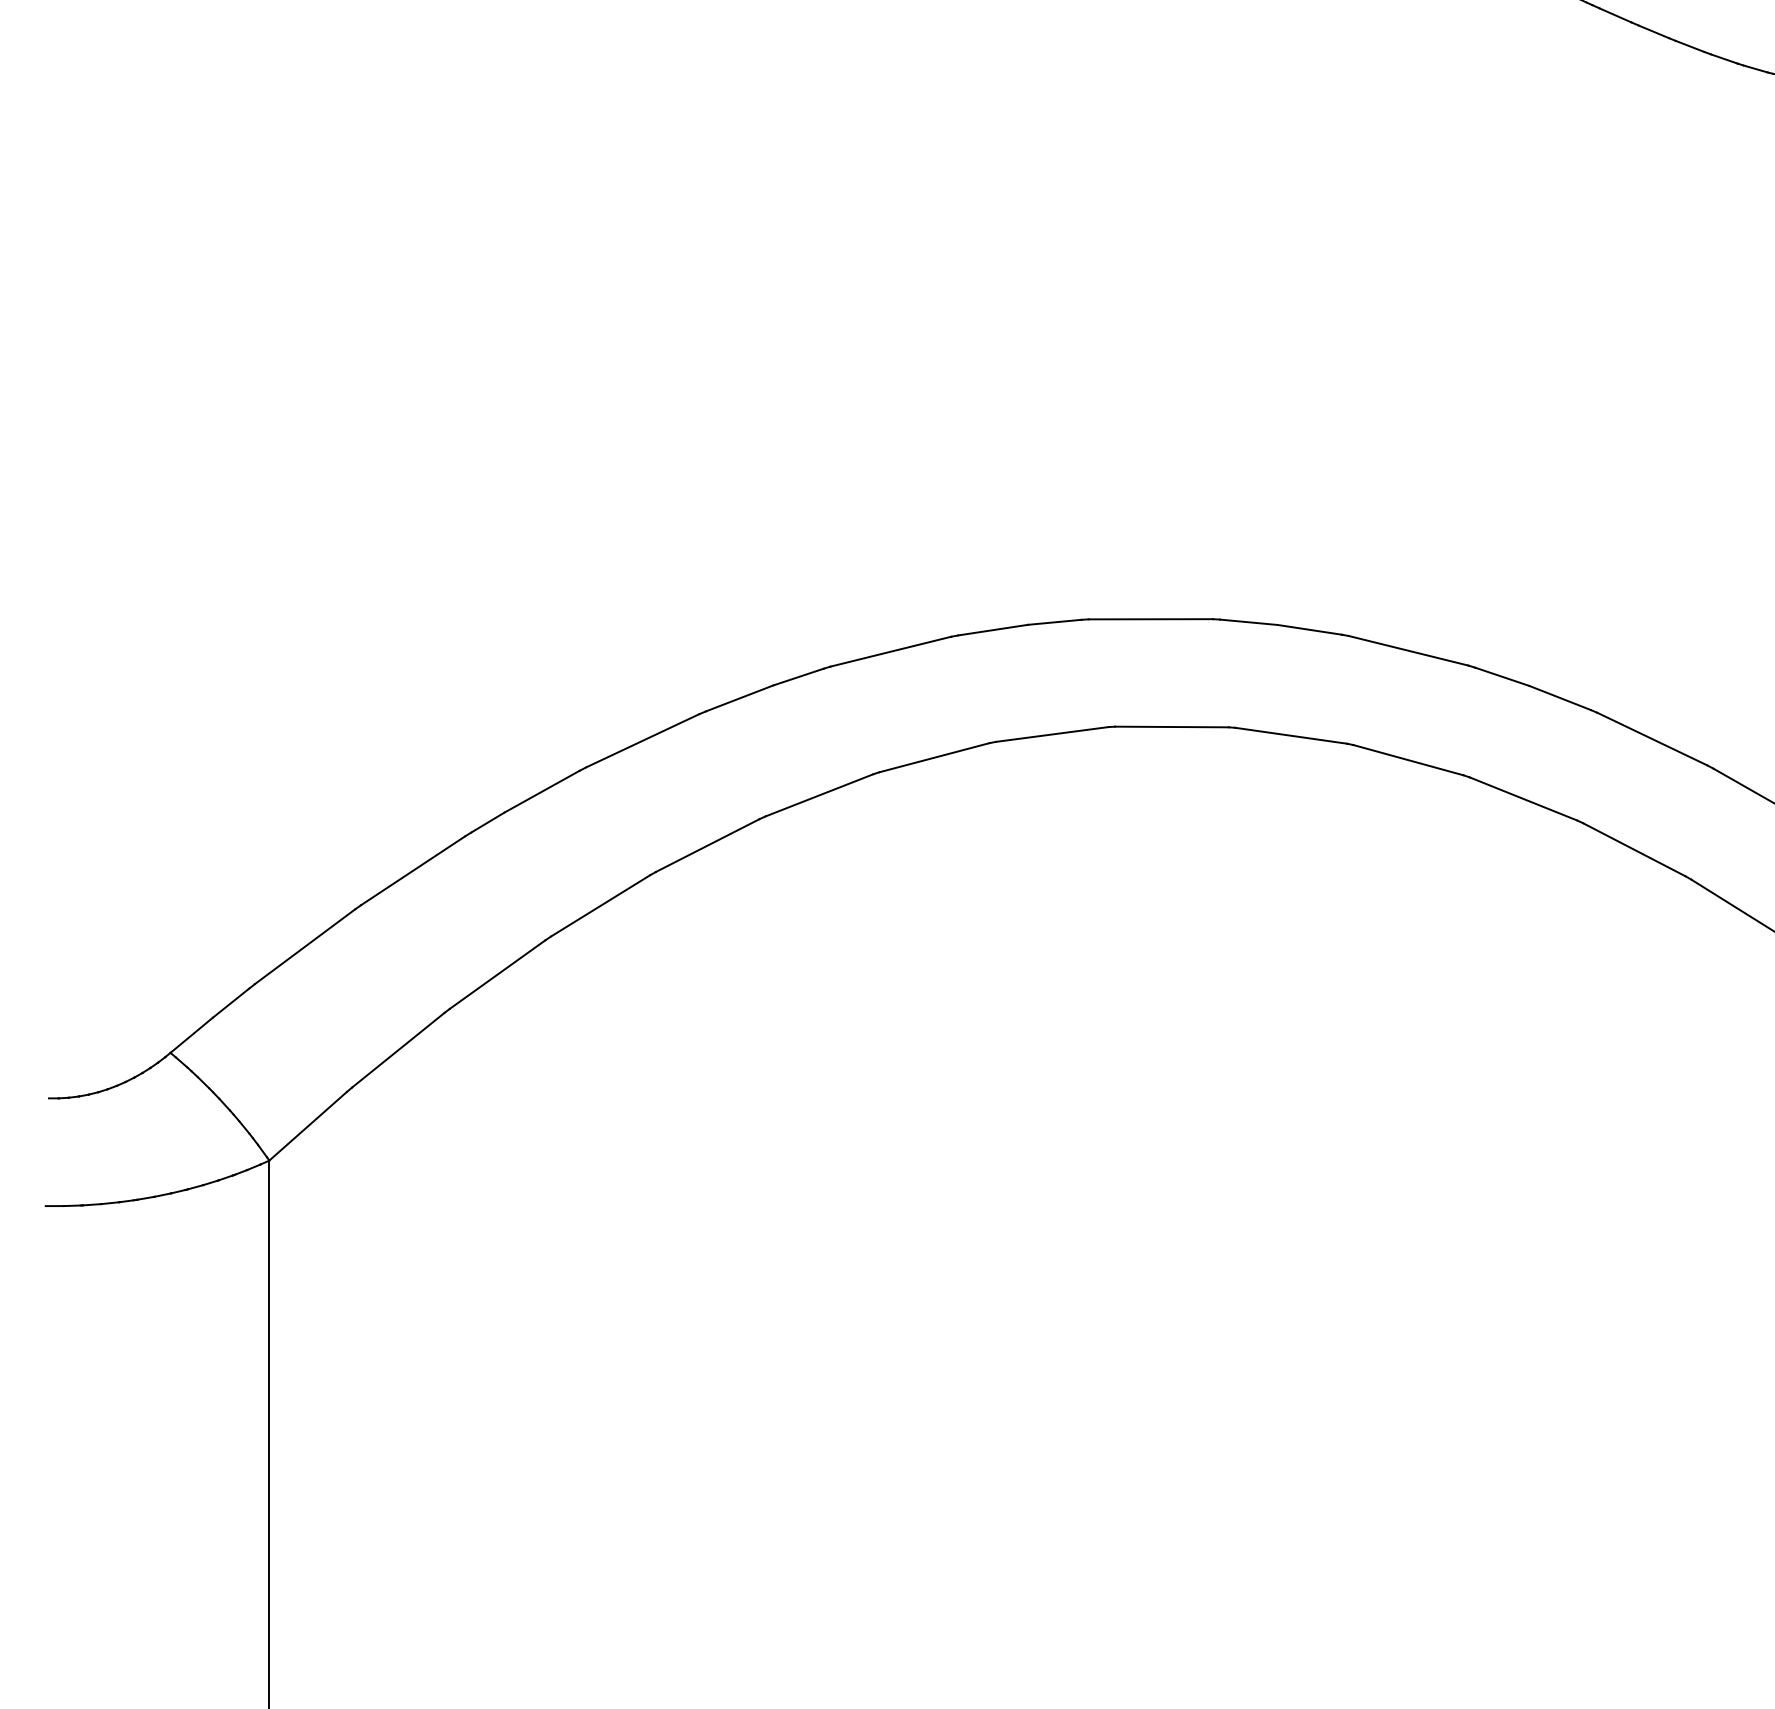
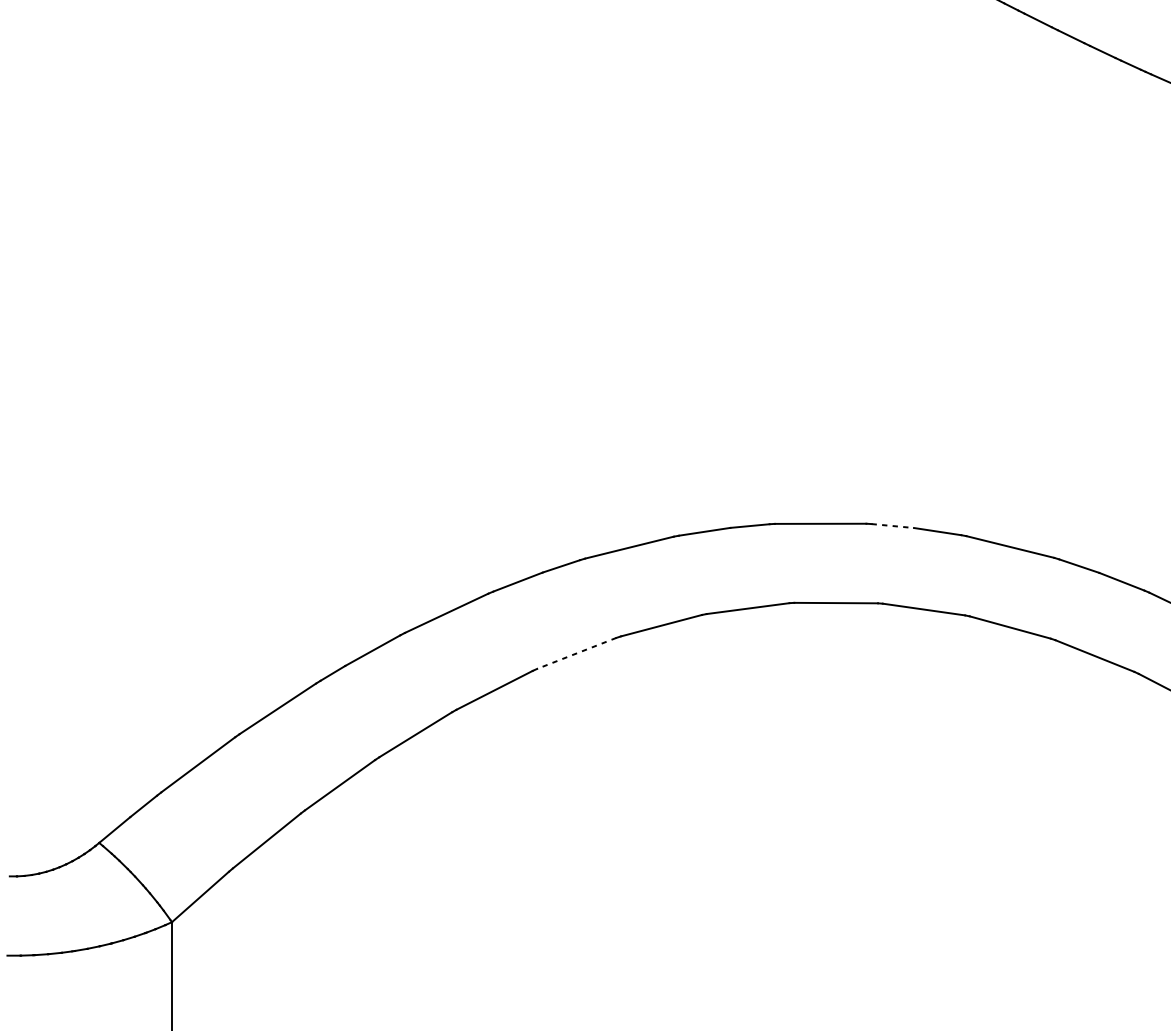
line: (1248, 622) -> (892, 526), solid -> dashed
line: (819, 795) -> (576, 653), solid -> dashed

